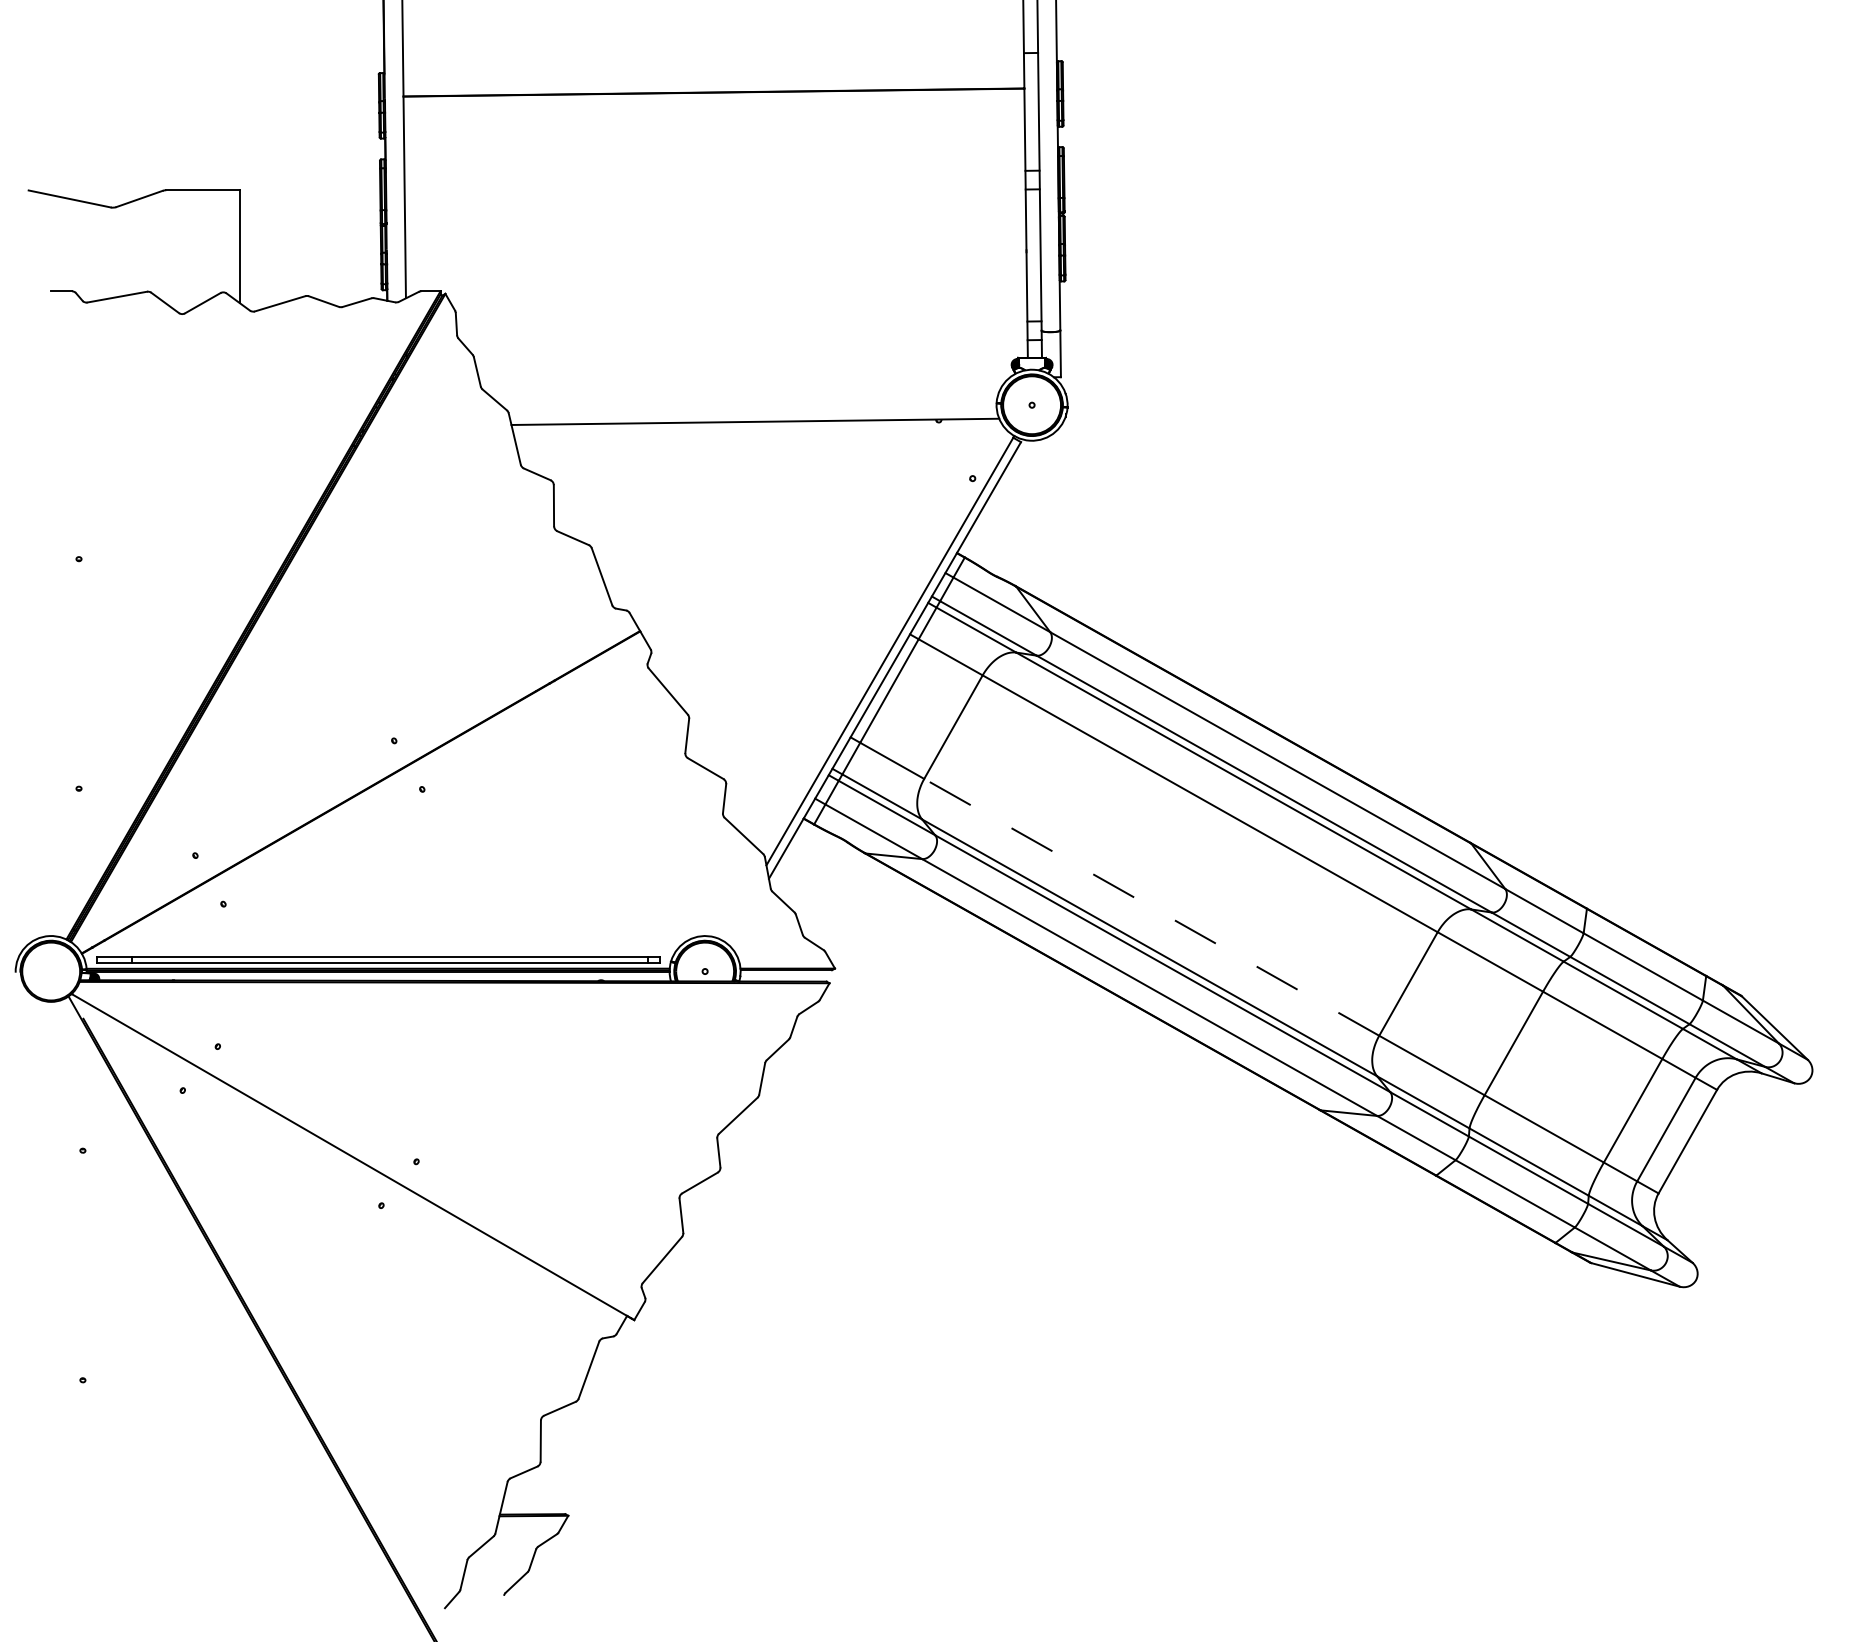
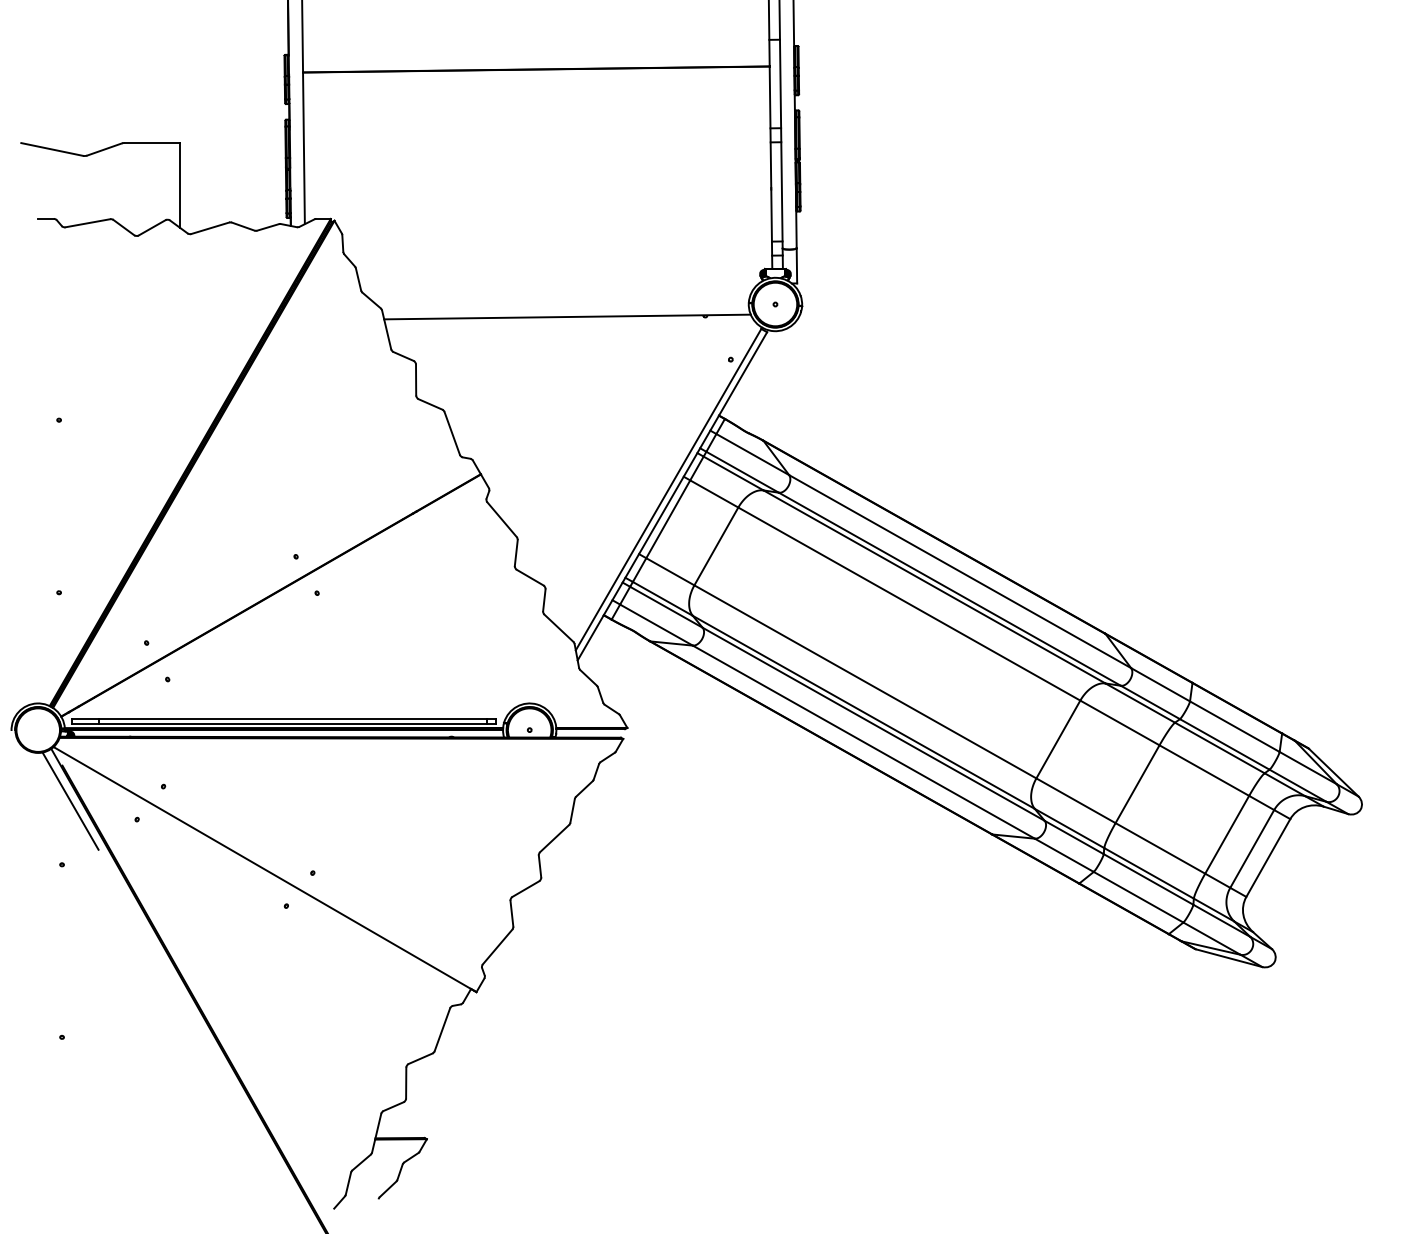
line: (1151, 907) -> (865, 682), dashed -> solid
line: (94, 1065) -> (70, 800), added

